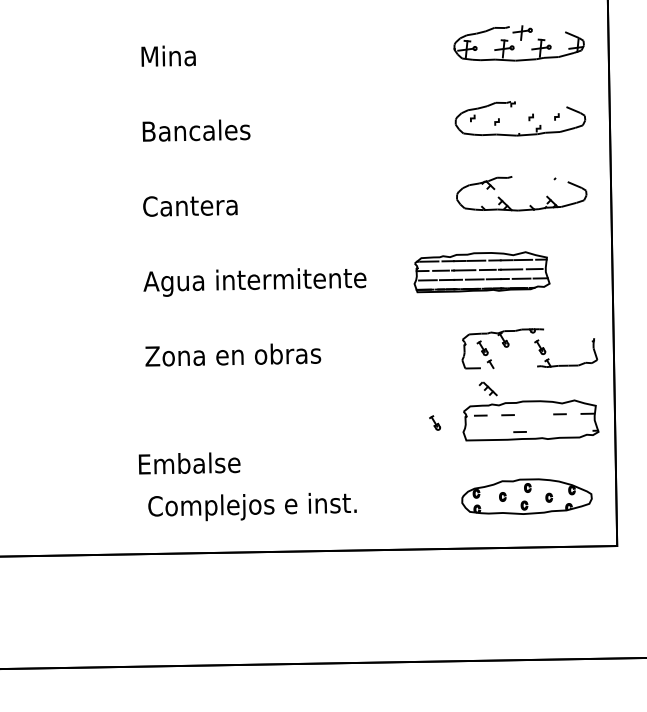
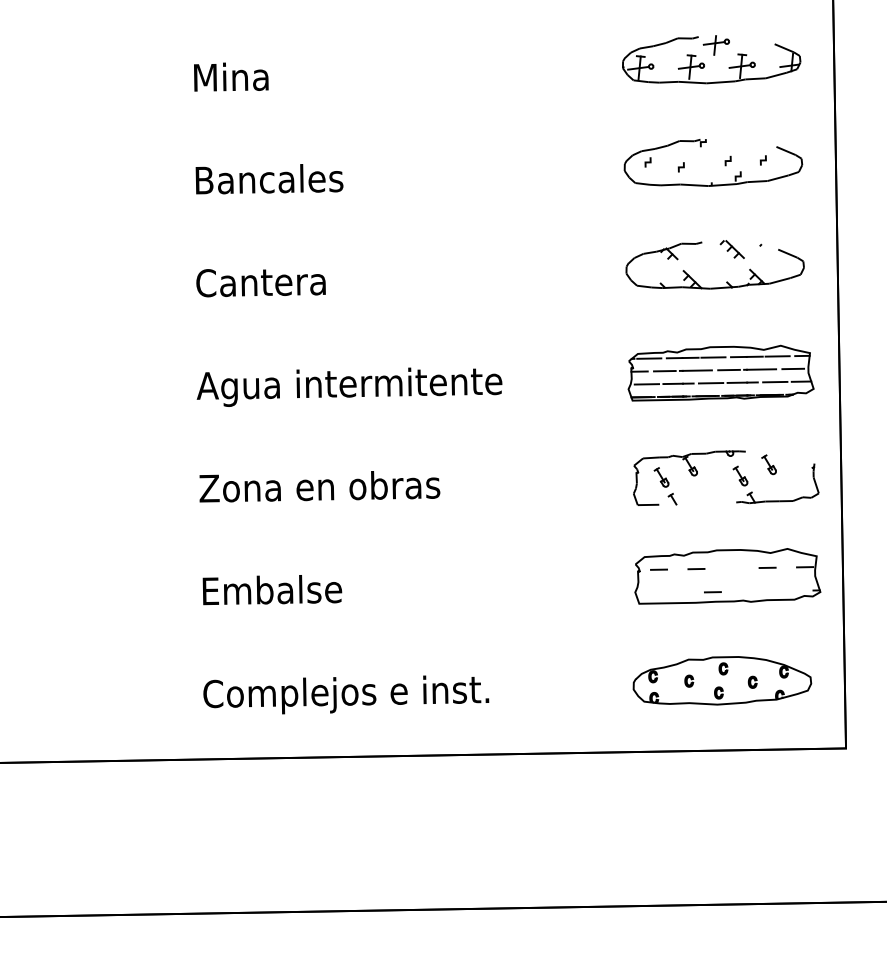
part: (481, 272) -> (720, 373), moved
part: (487, 388) -> (731, 248), moved
part: (435, 422) -> (769, 464), moved
text: (189, 463) -> (272, 590), moved

